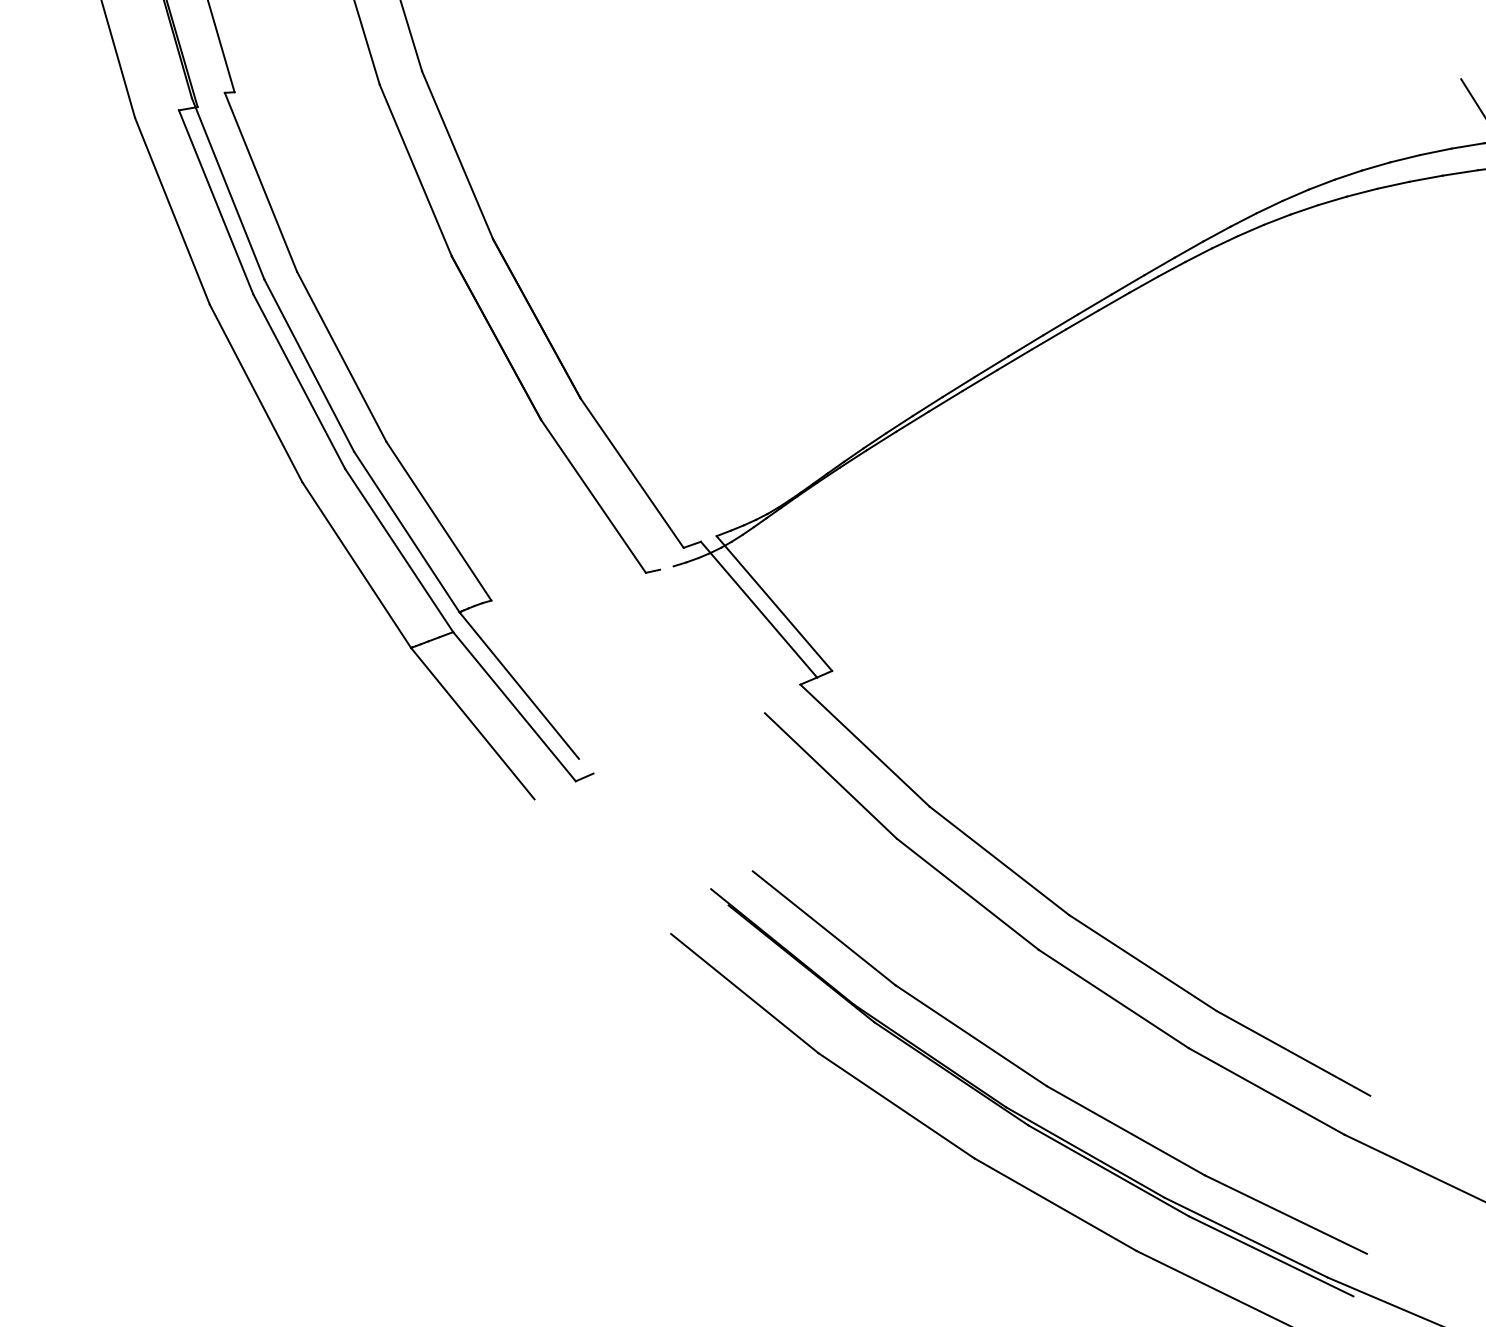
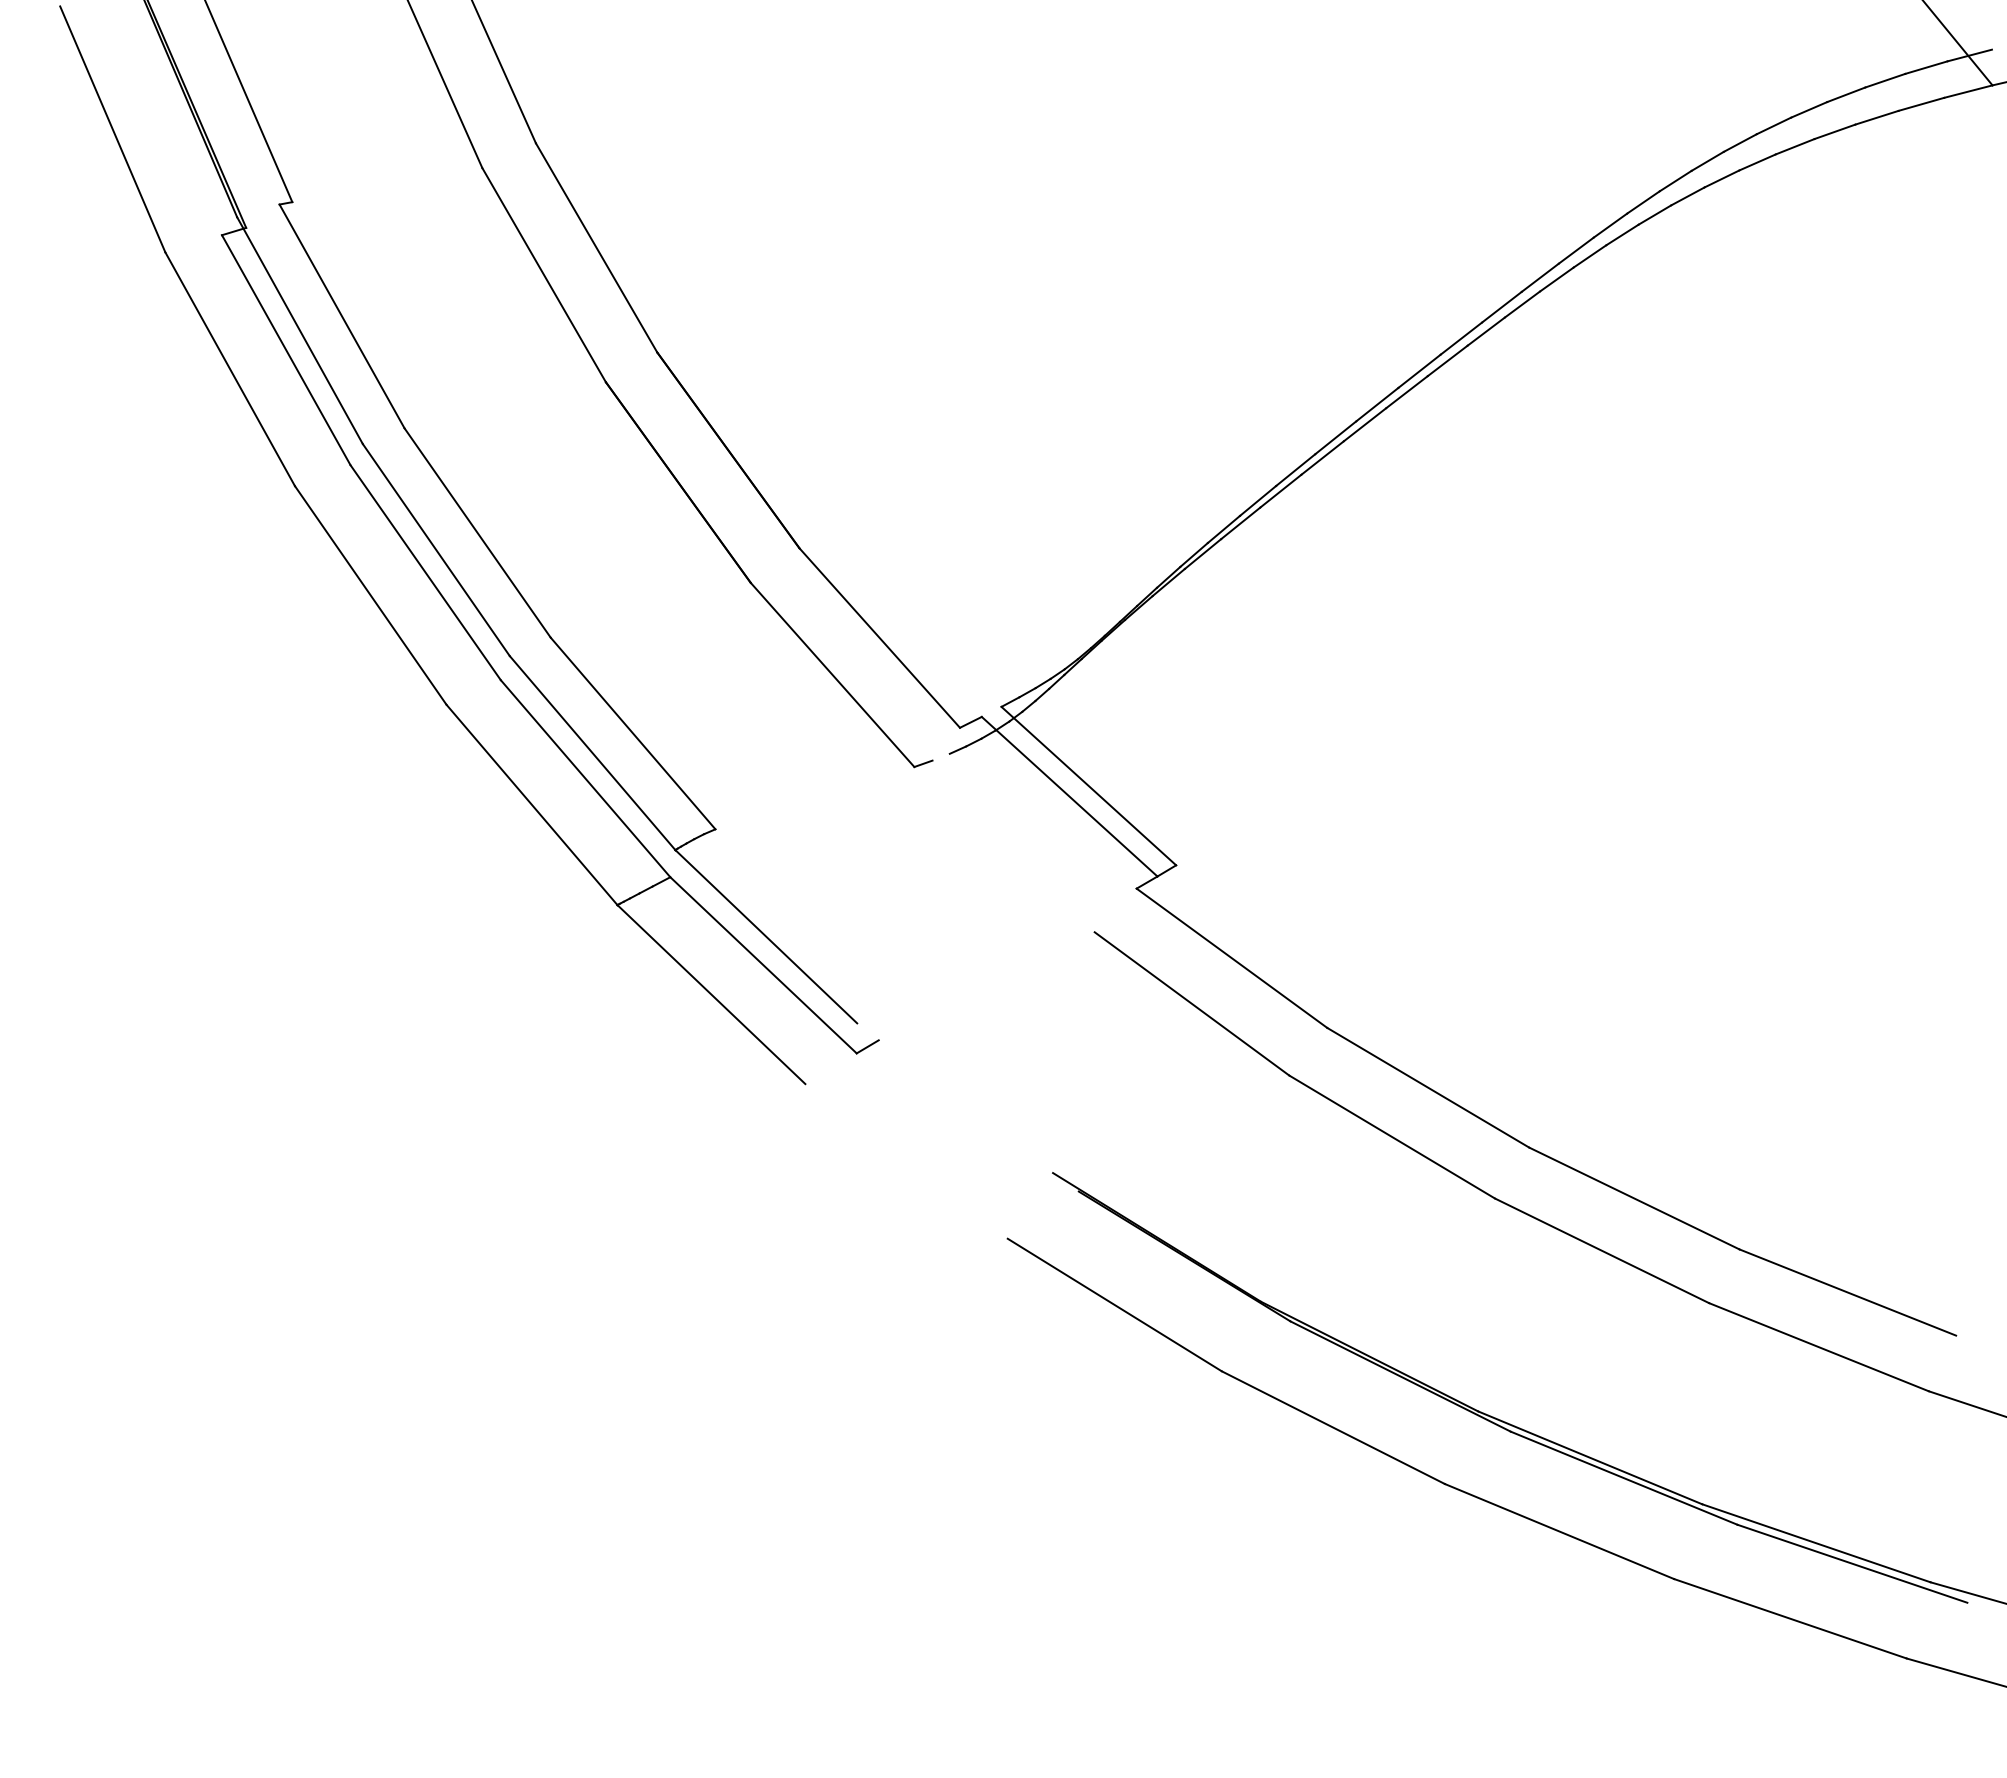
part: (1045, 1084) -> (1526, 1374), removed

